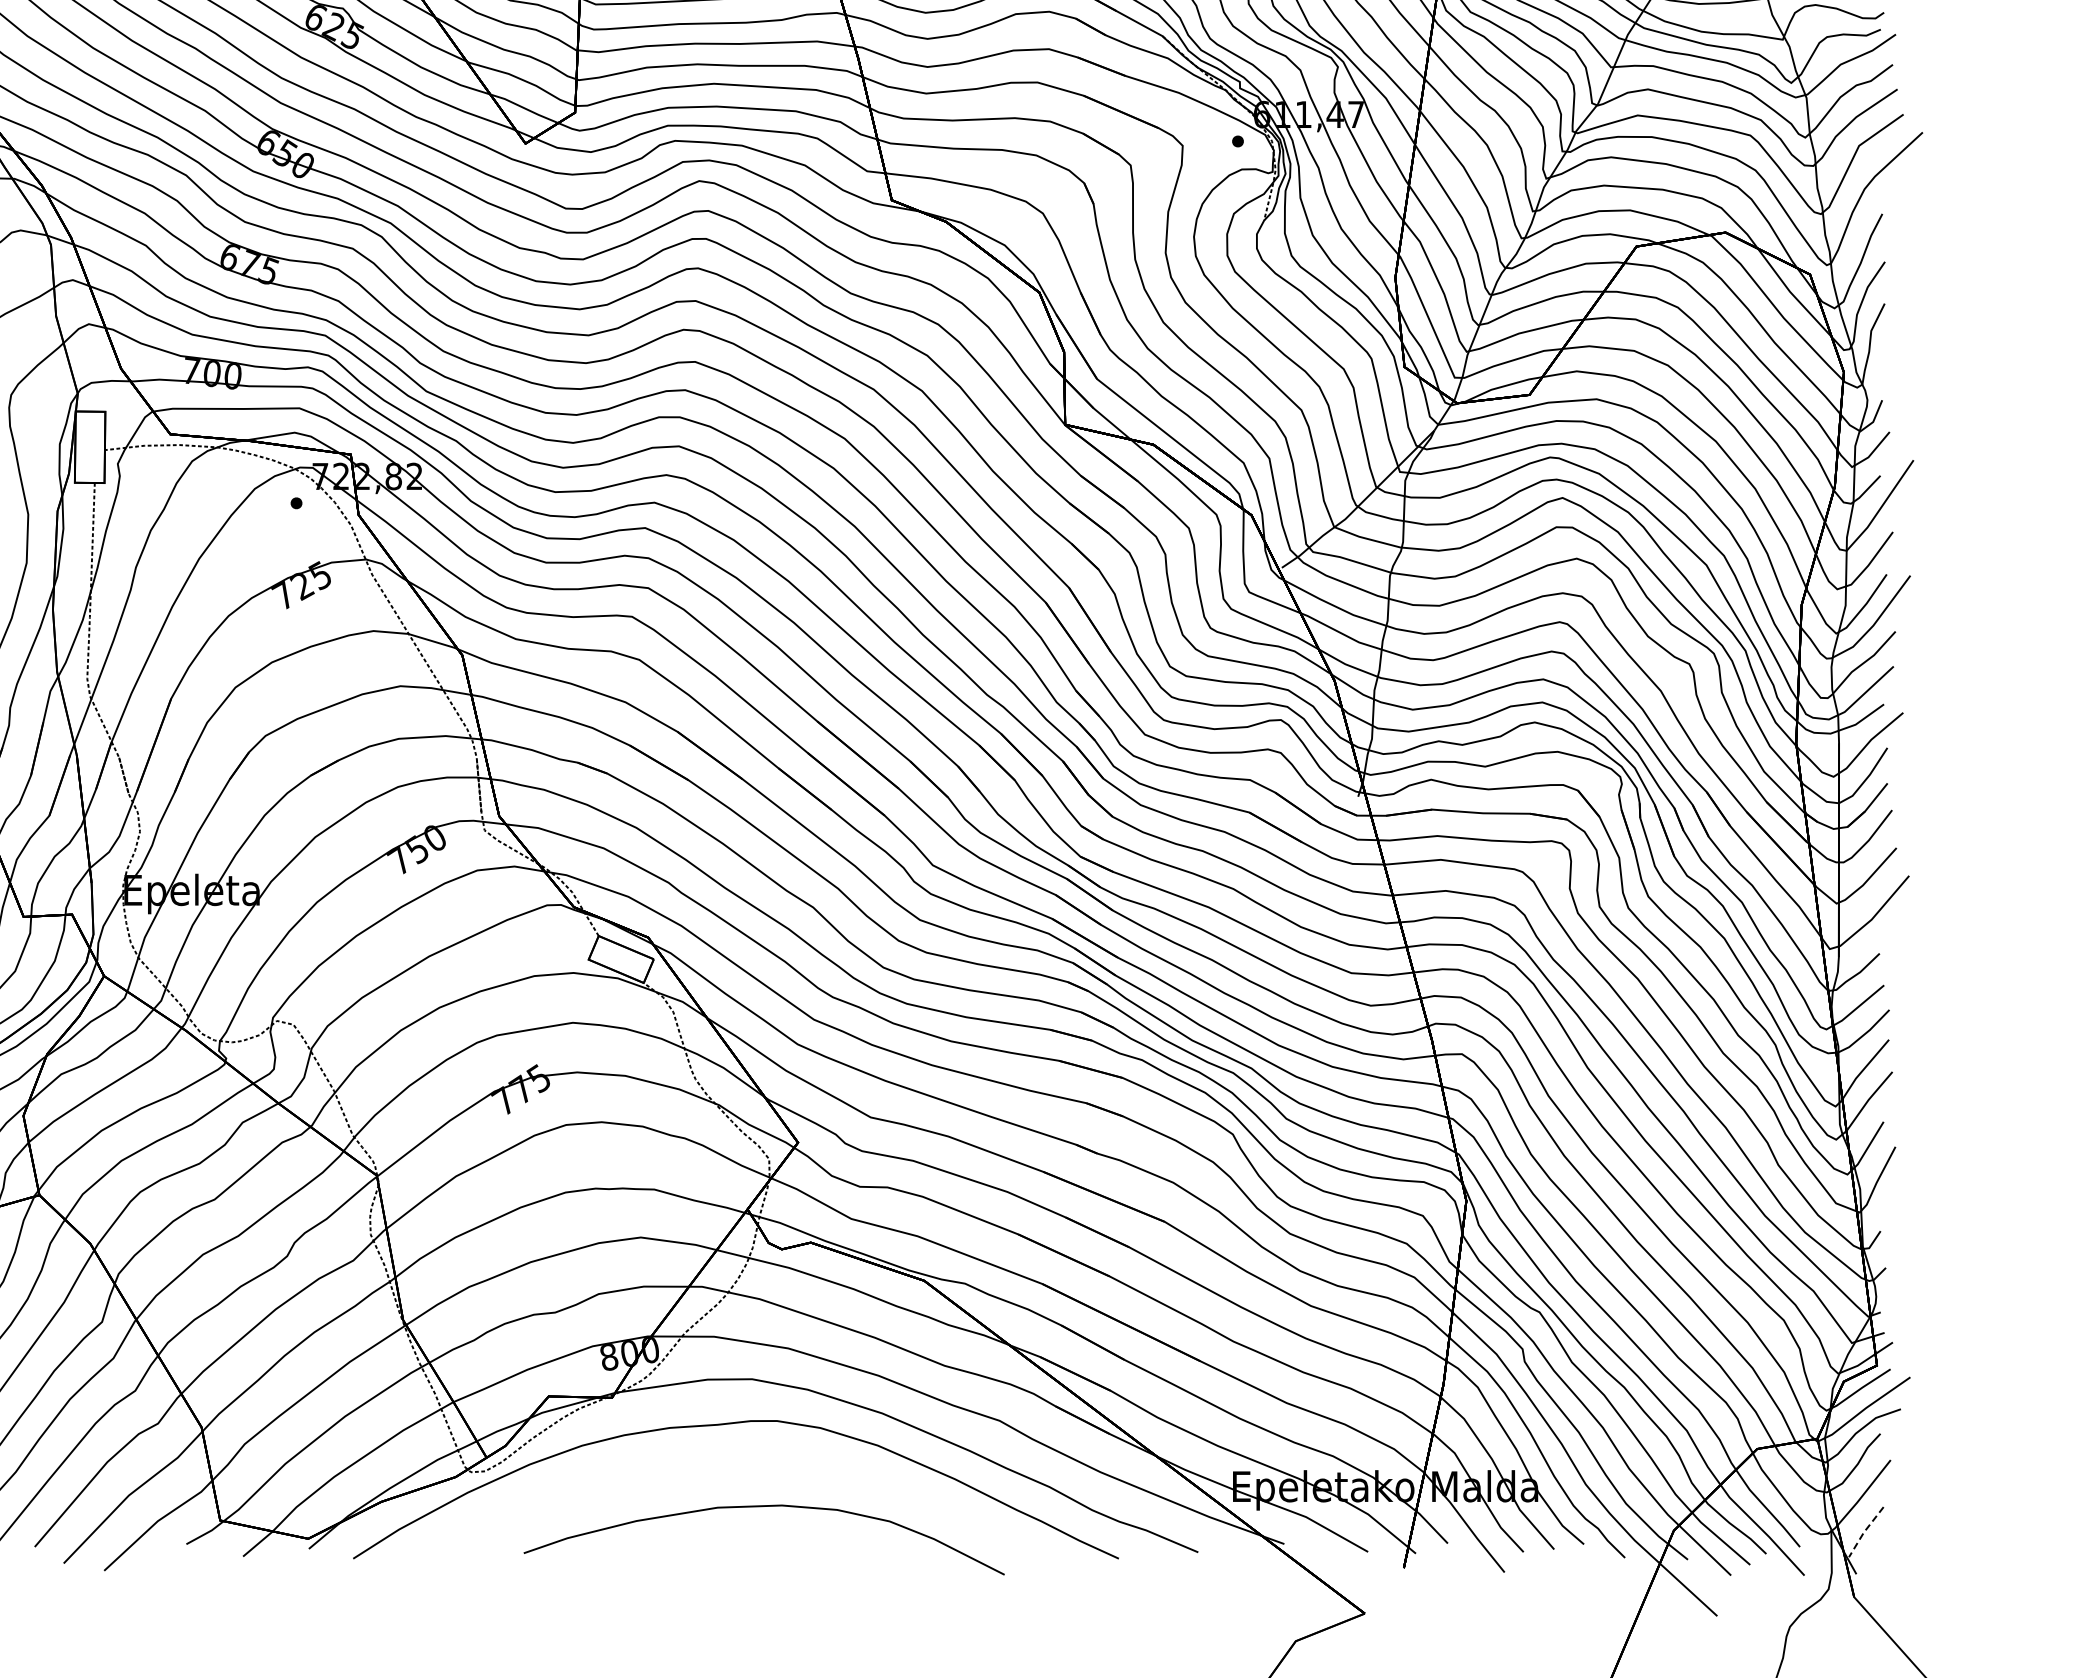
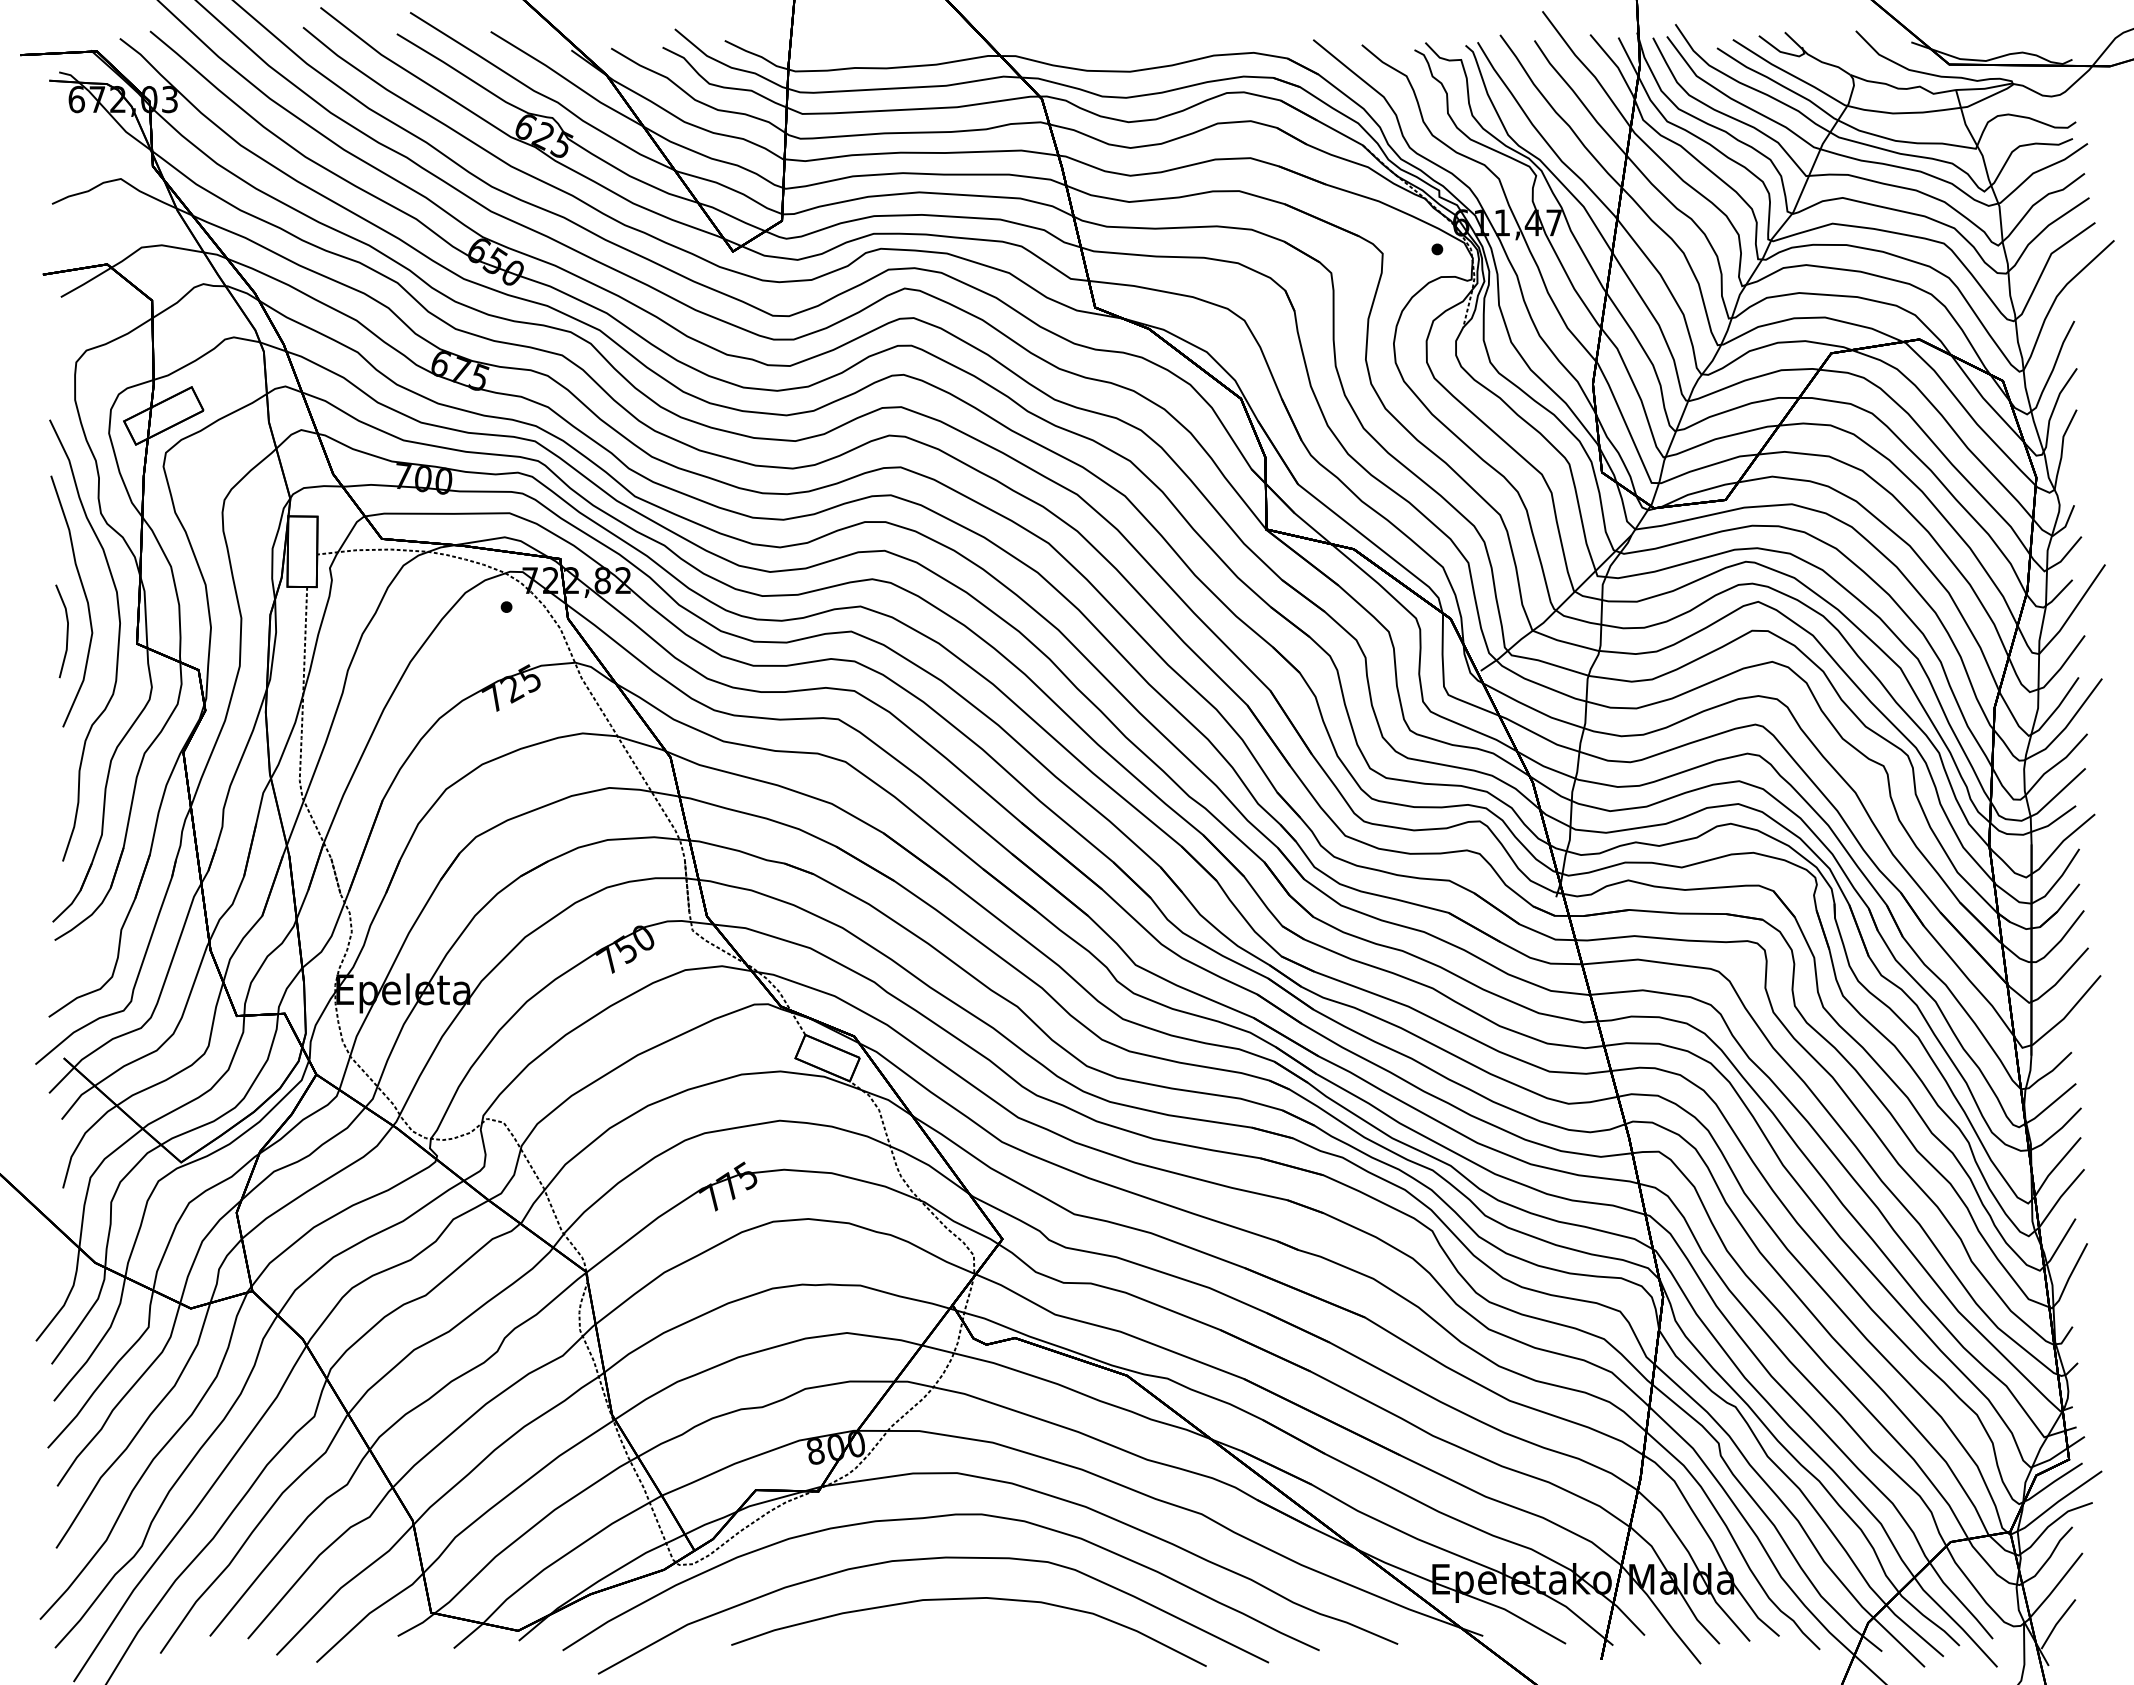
curve: (728, 1466) -> (933, 1559), added
line: (1864, 1531) -> (2056, 1623), dashed -> solid

